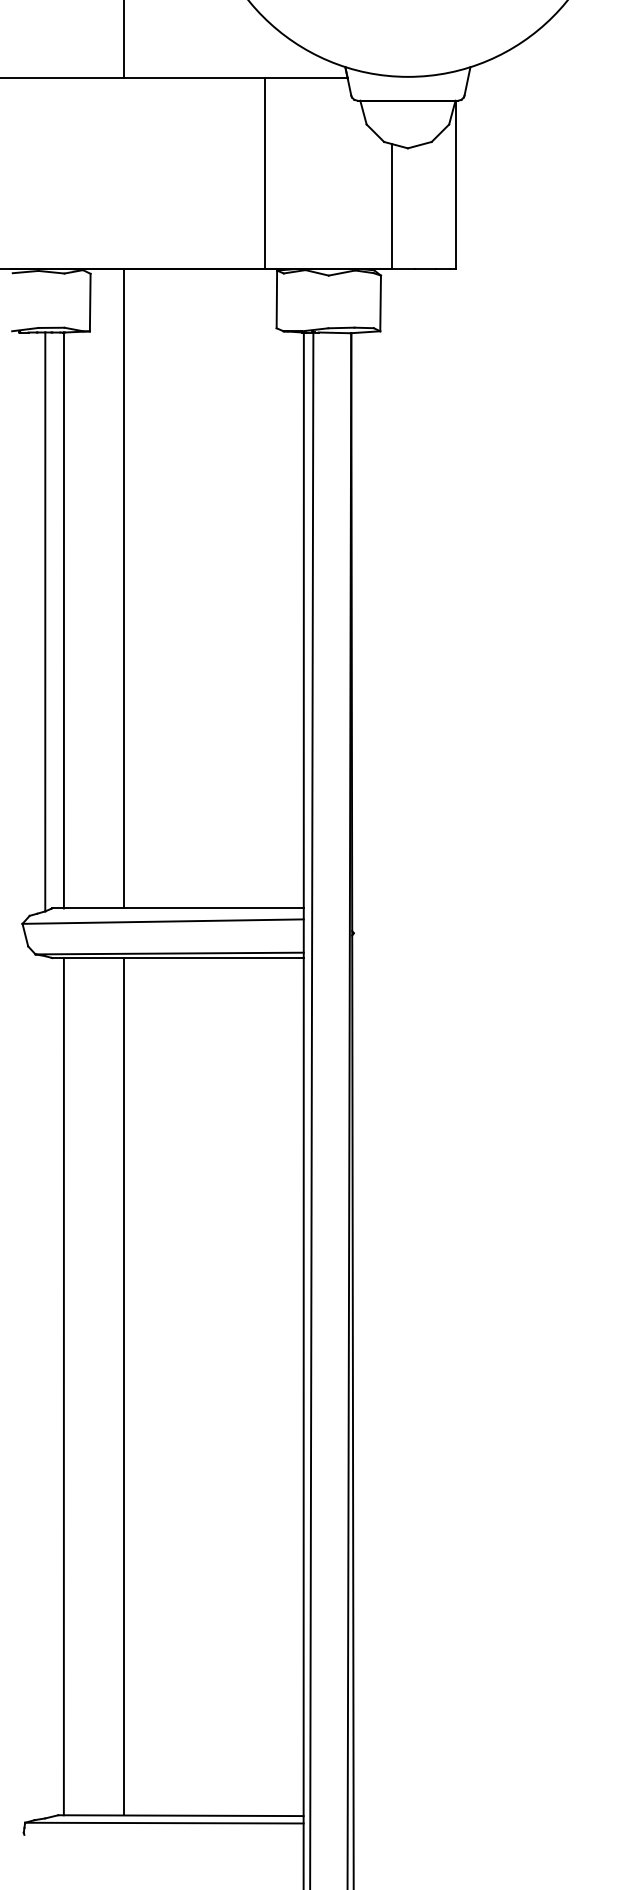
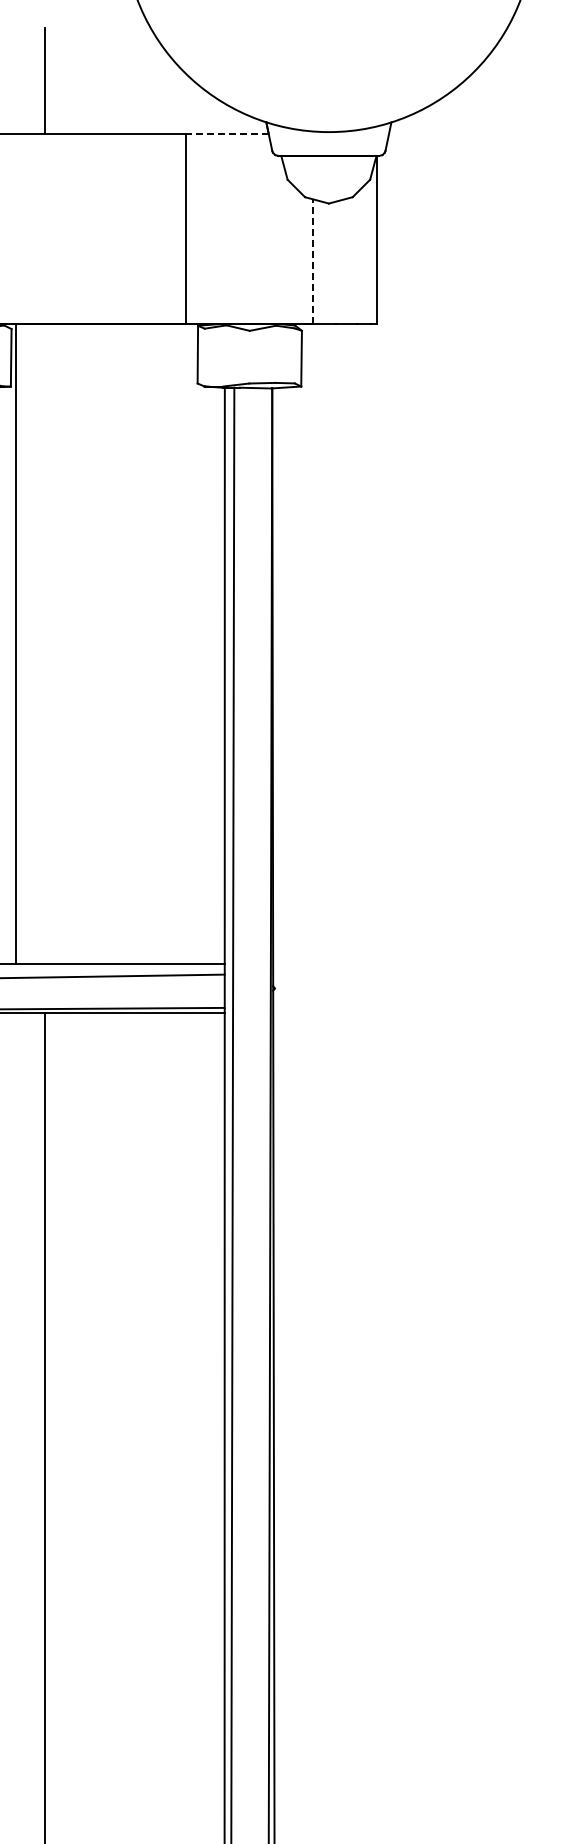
line: (305, 78) -> (226, 133), solid -> dashed
line: (392, 206) -> (313, 261), solid -> dashed
line: (123, 588) -> (15, 643), moved

